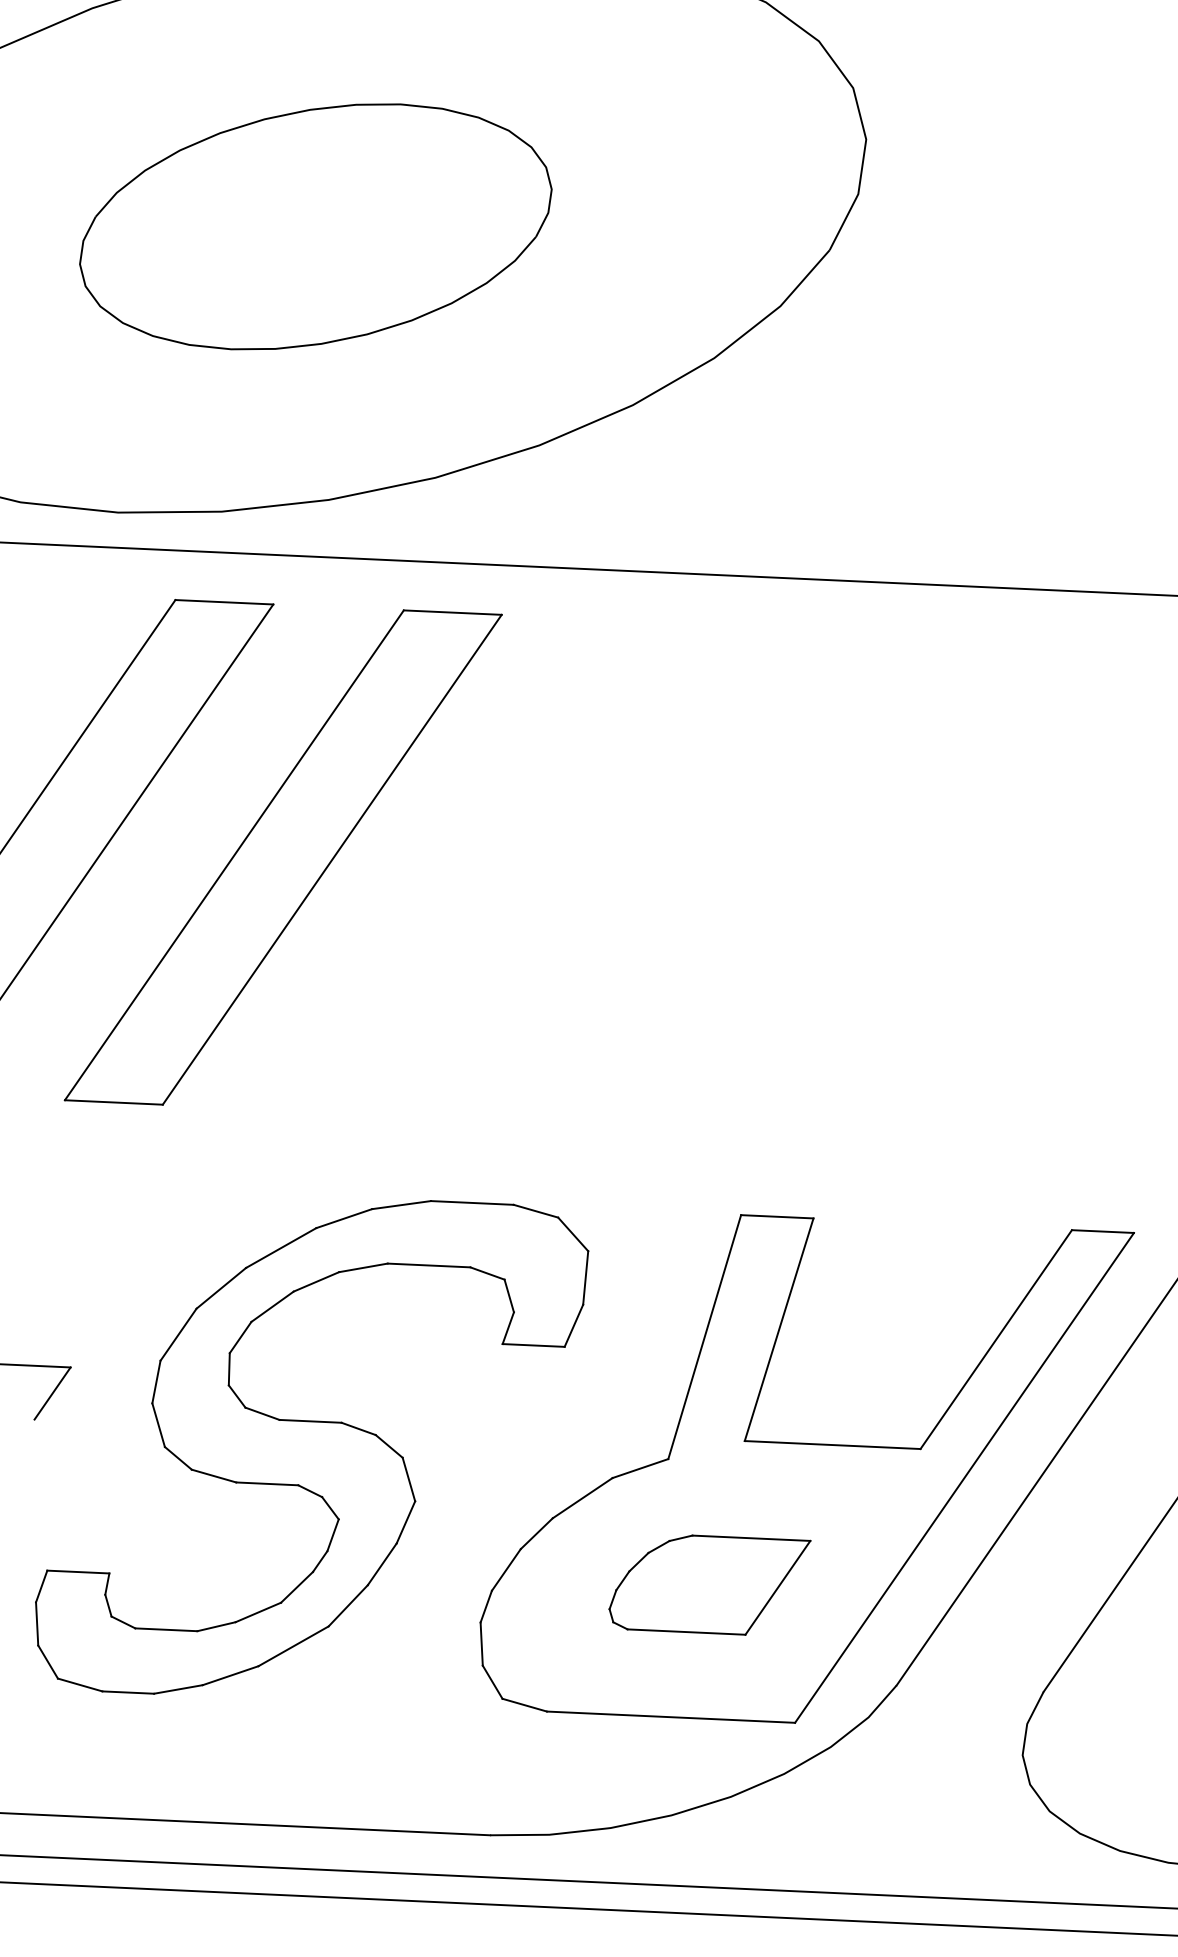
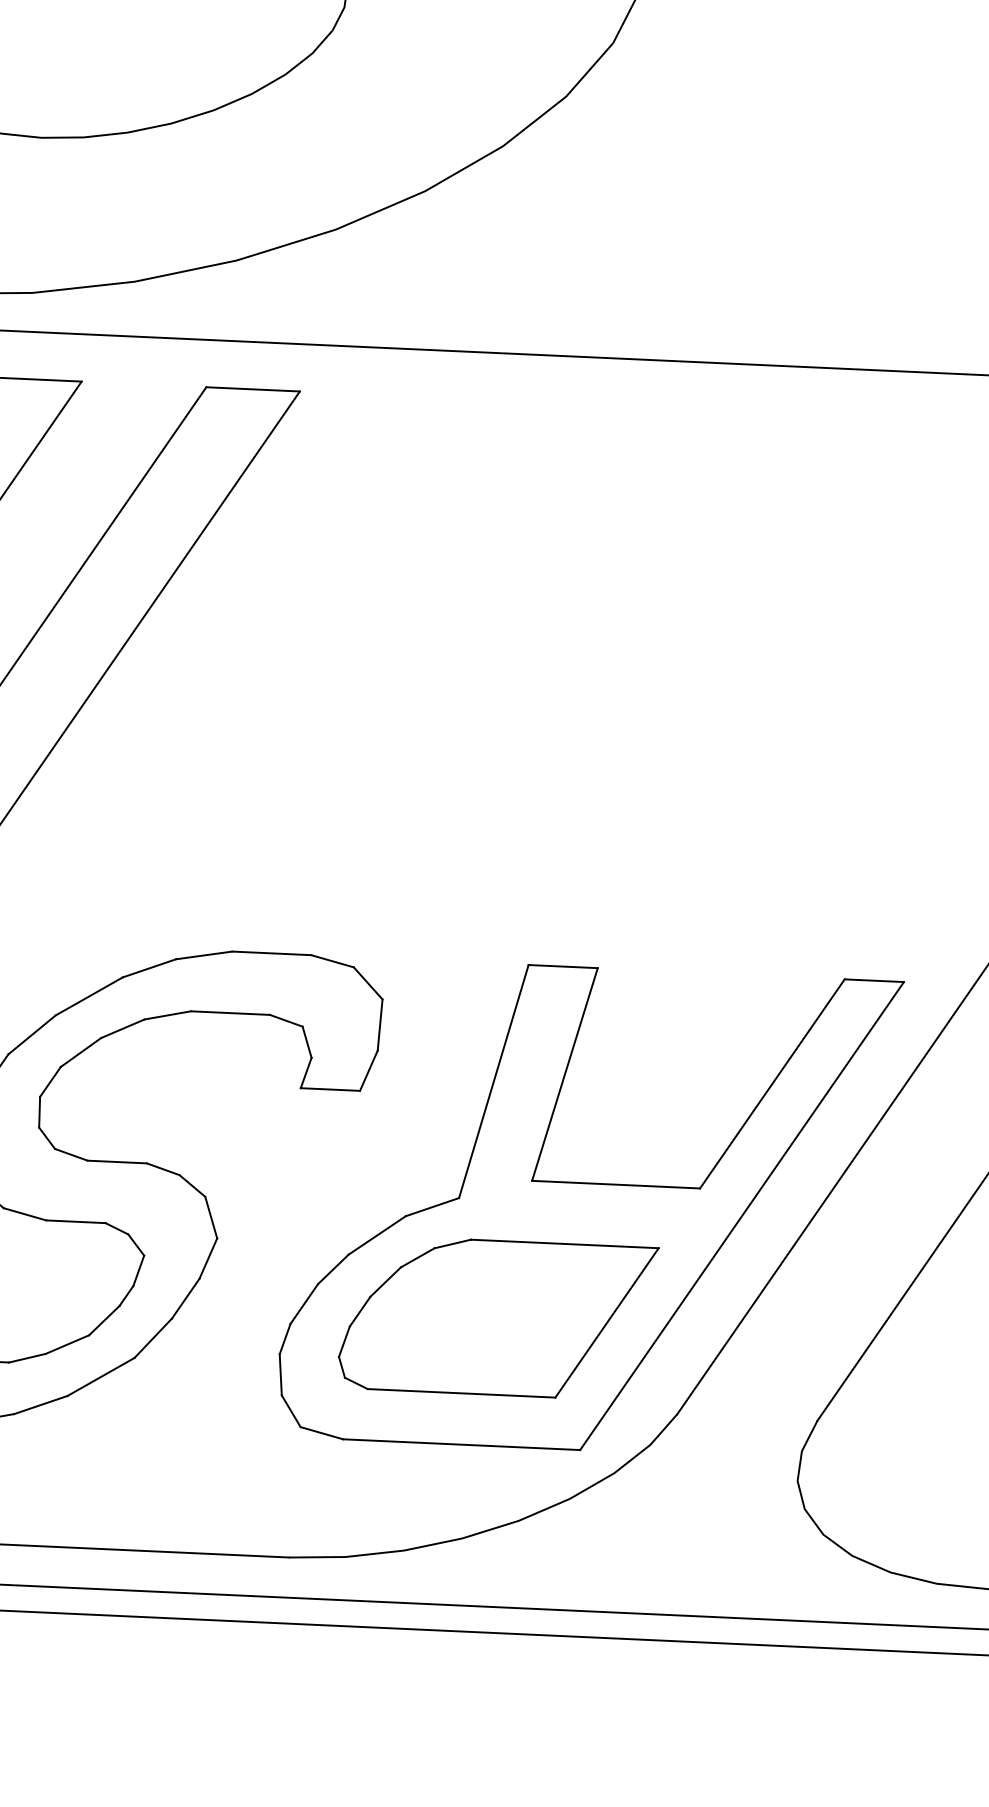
part: (709, 1584) -> (498, 1317), size x1.67

